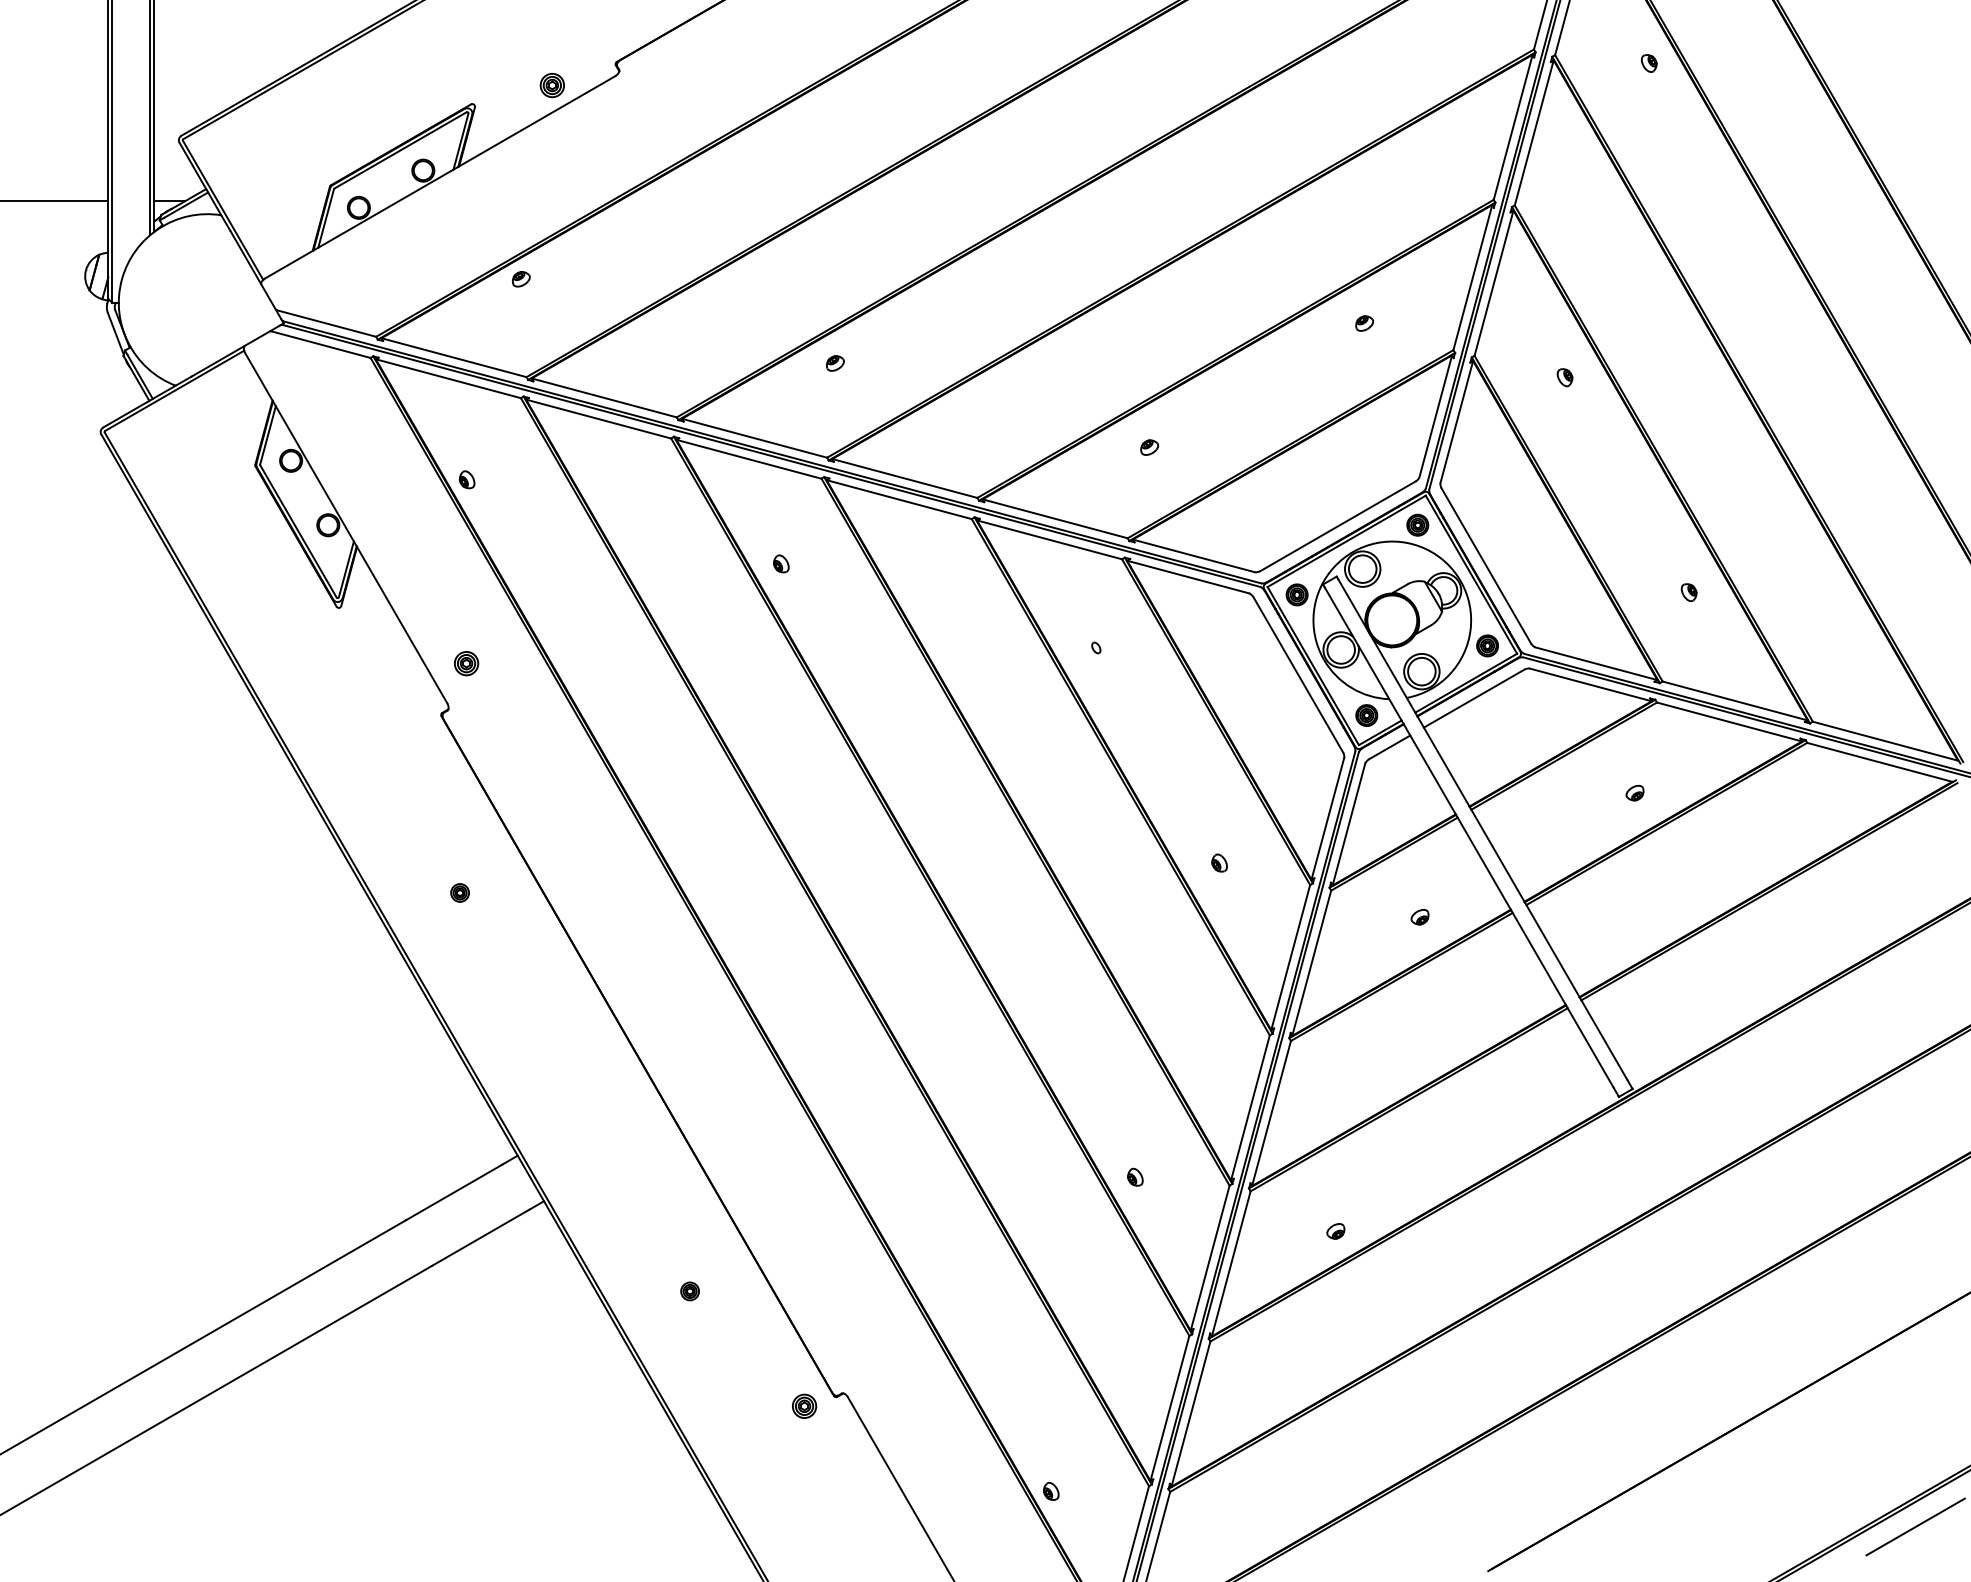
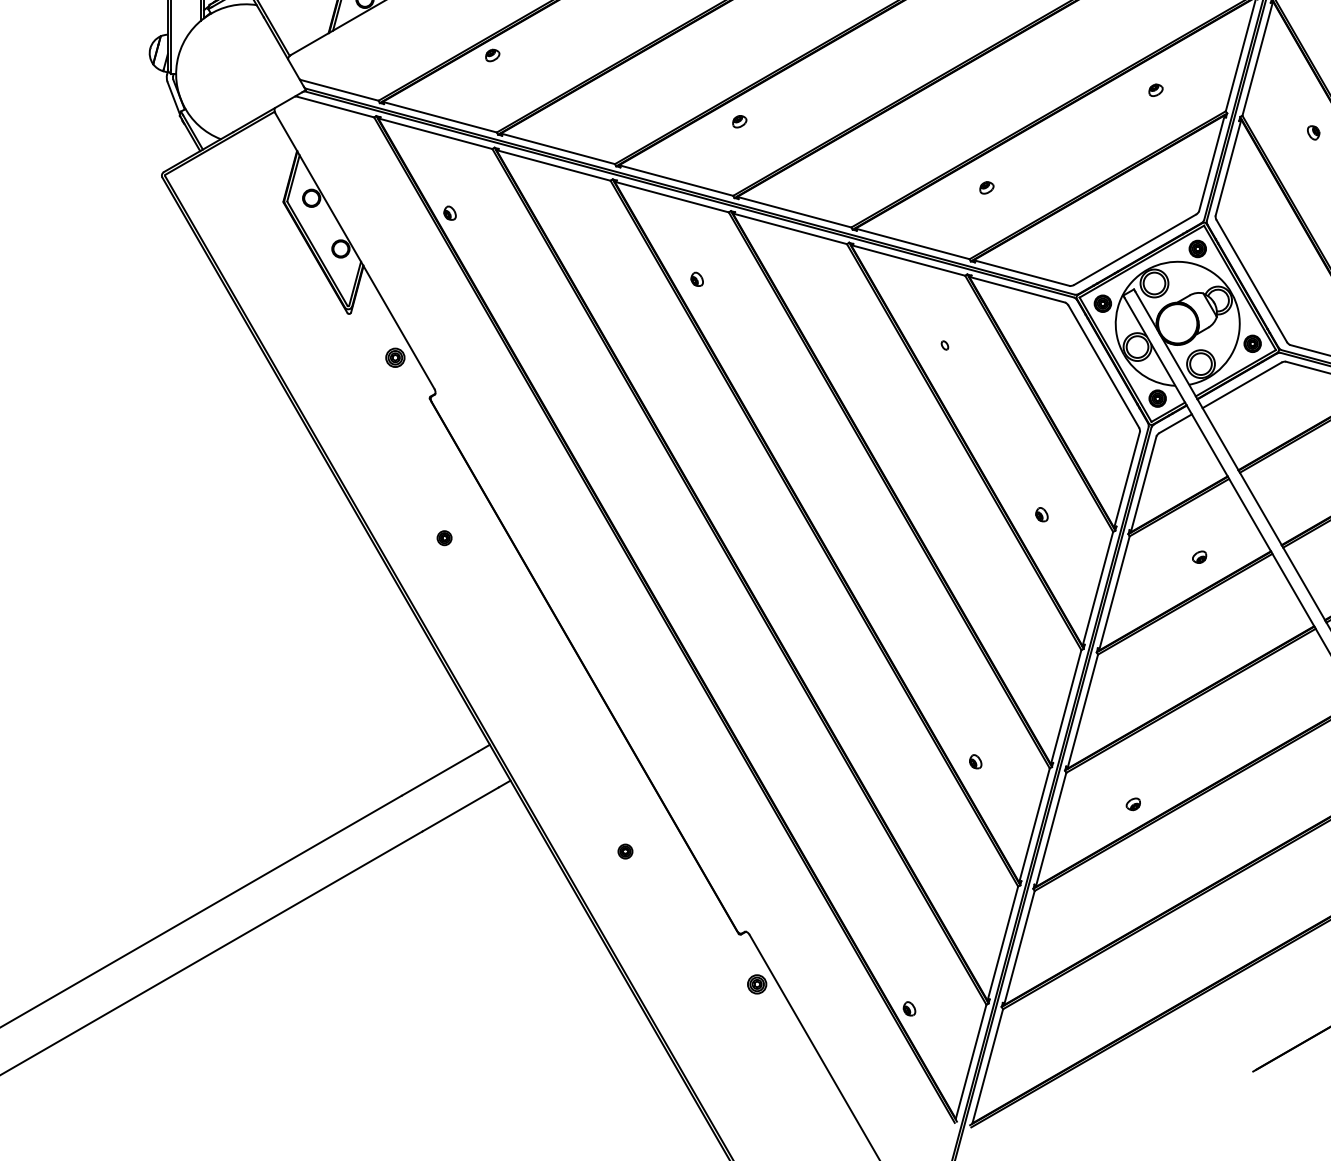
part: (466, 663) -> (395, 357), moved
part: (804, 1405) -> (757, 983), moved

